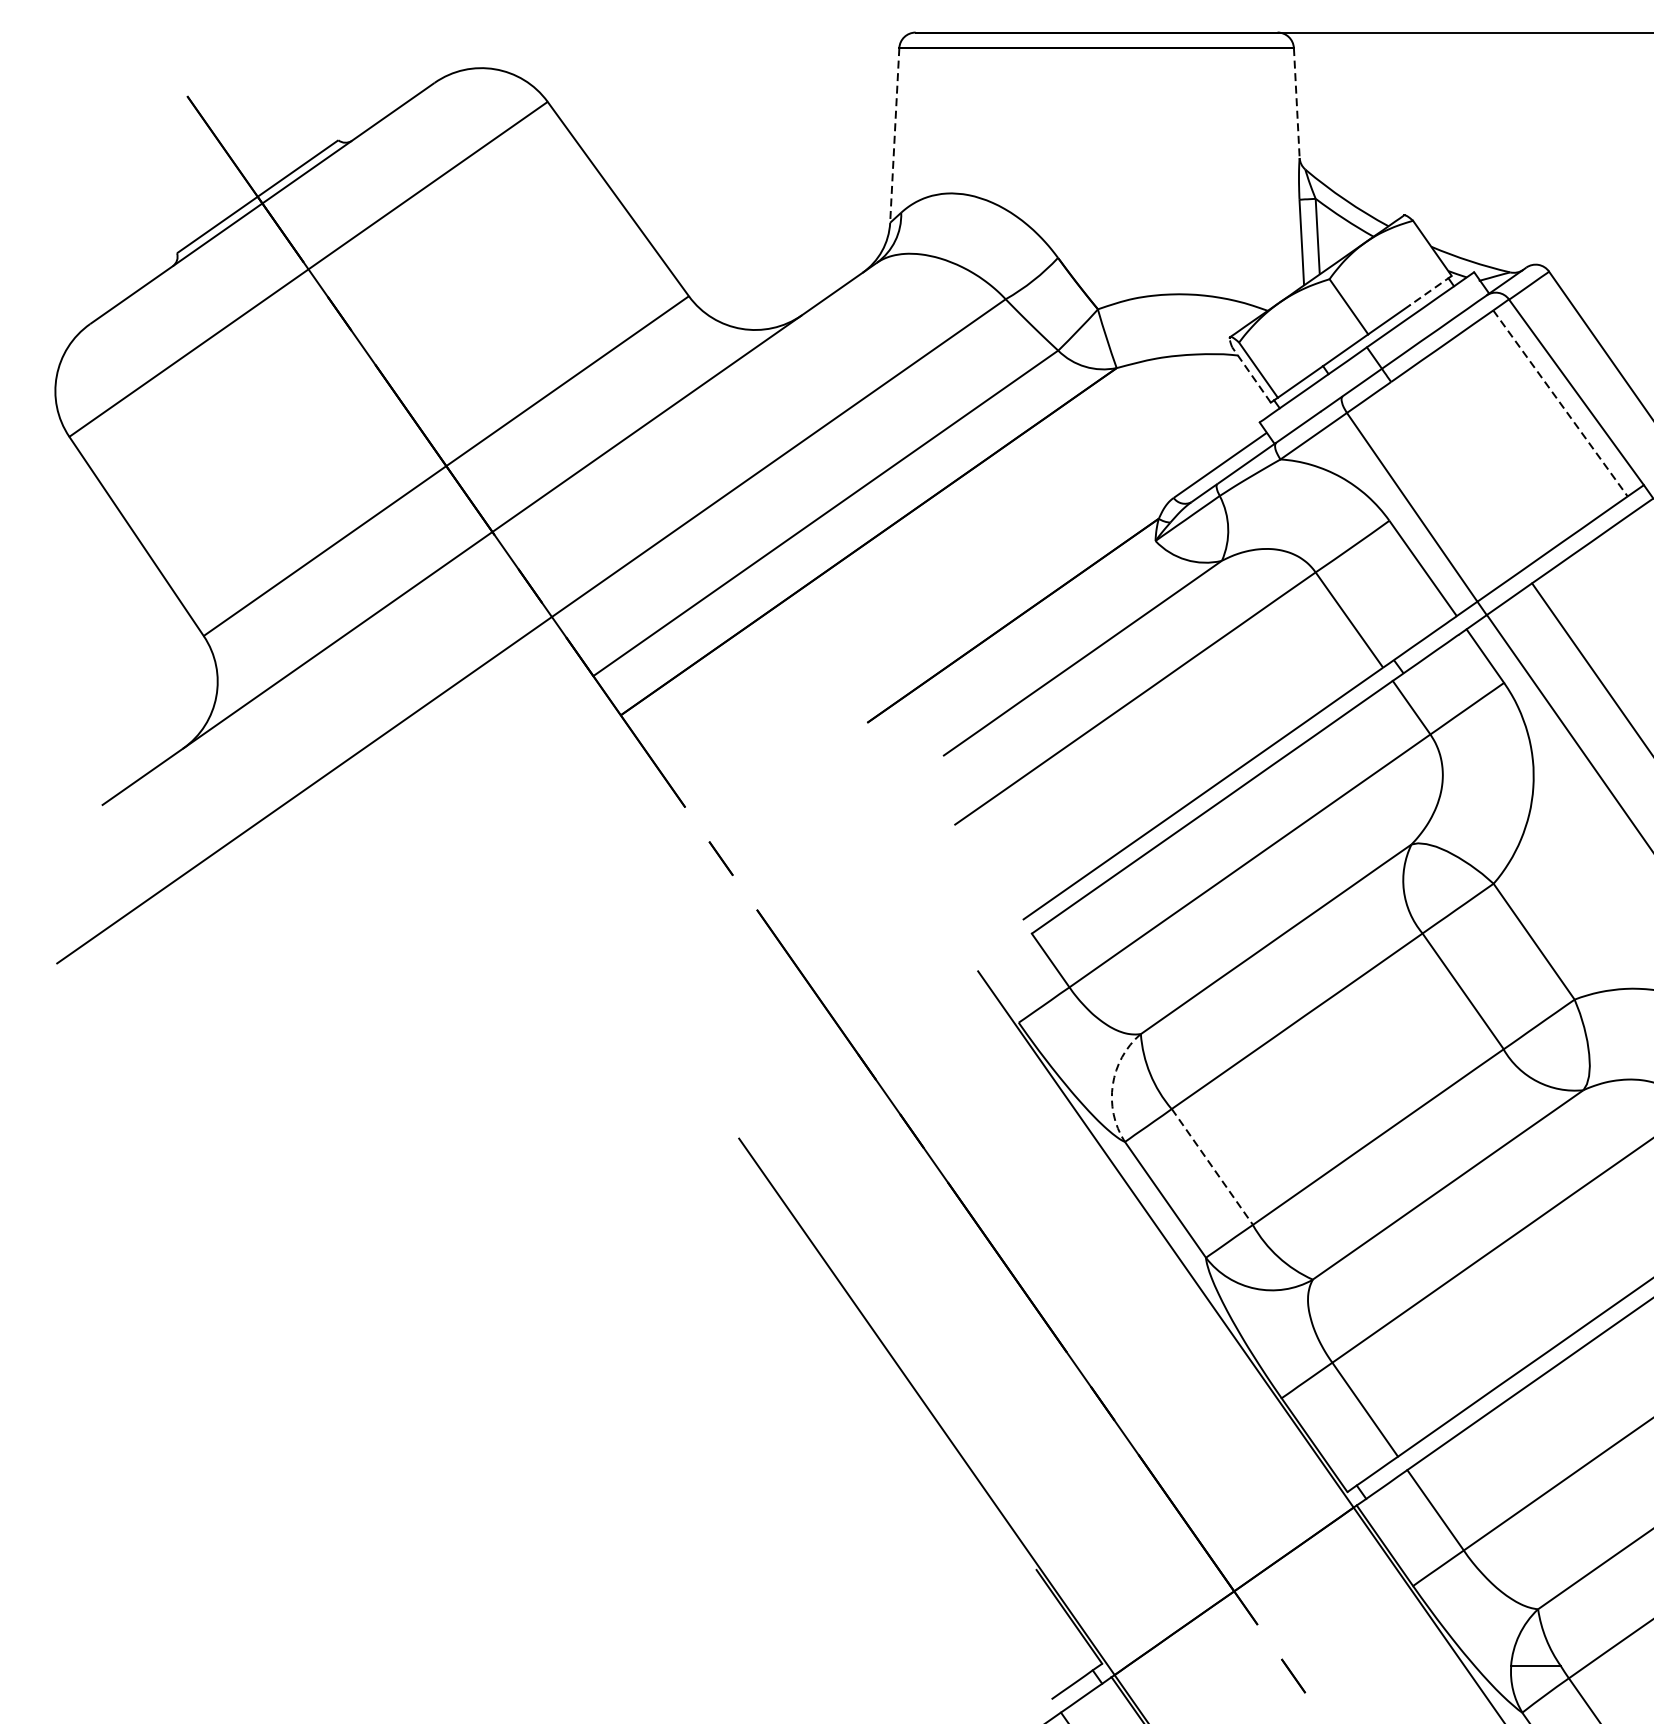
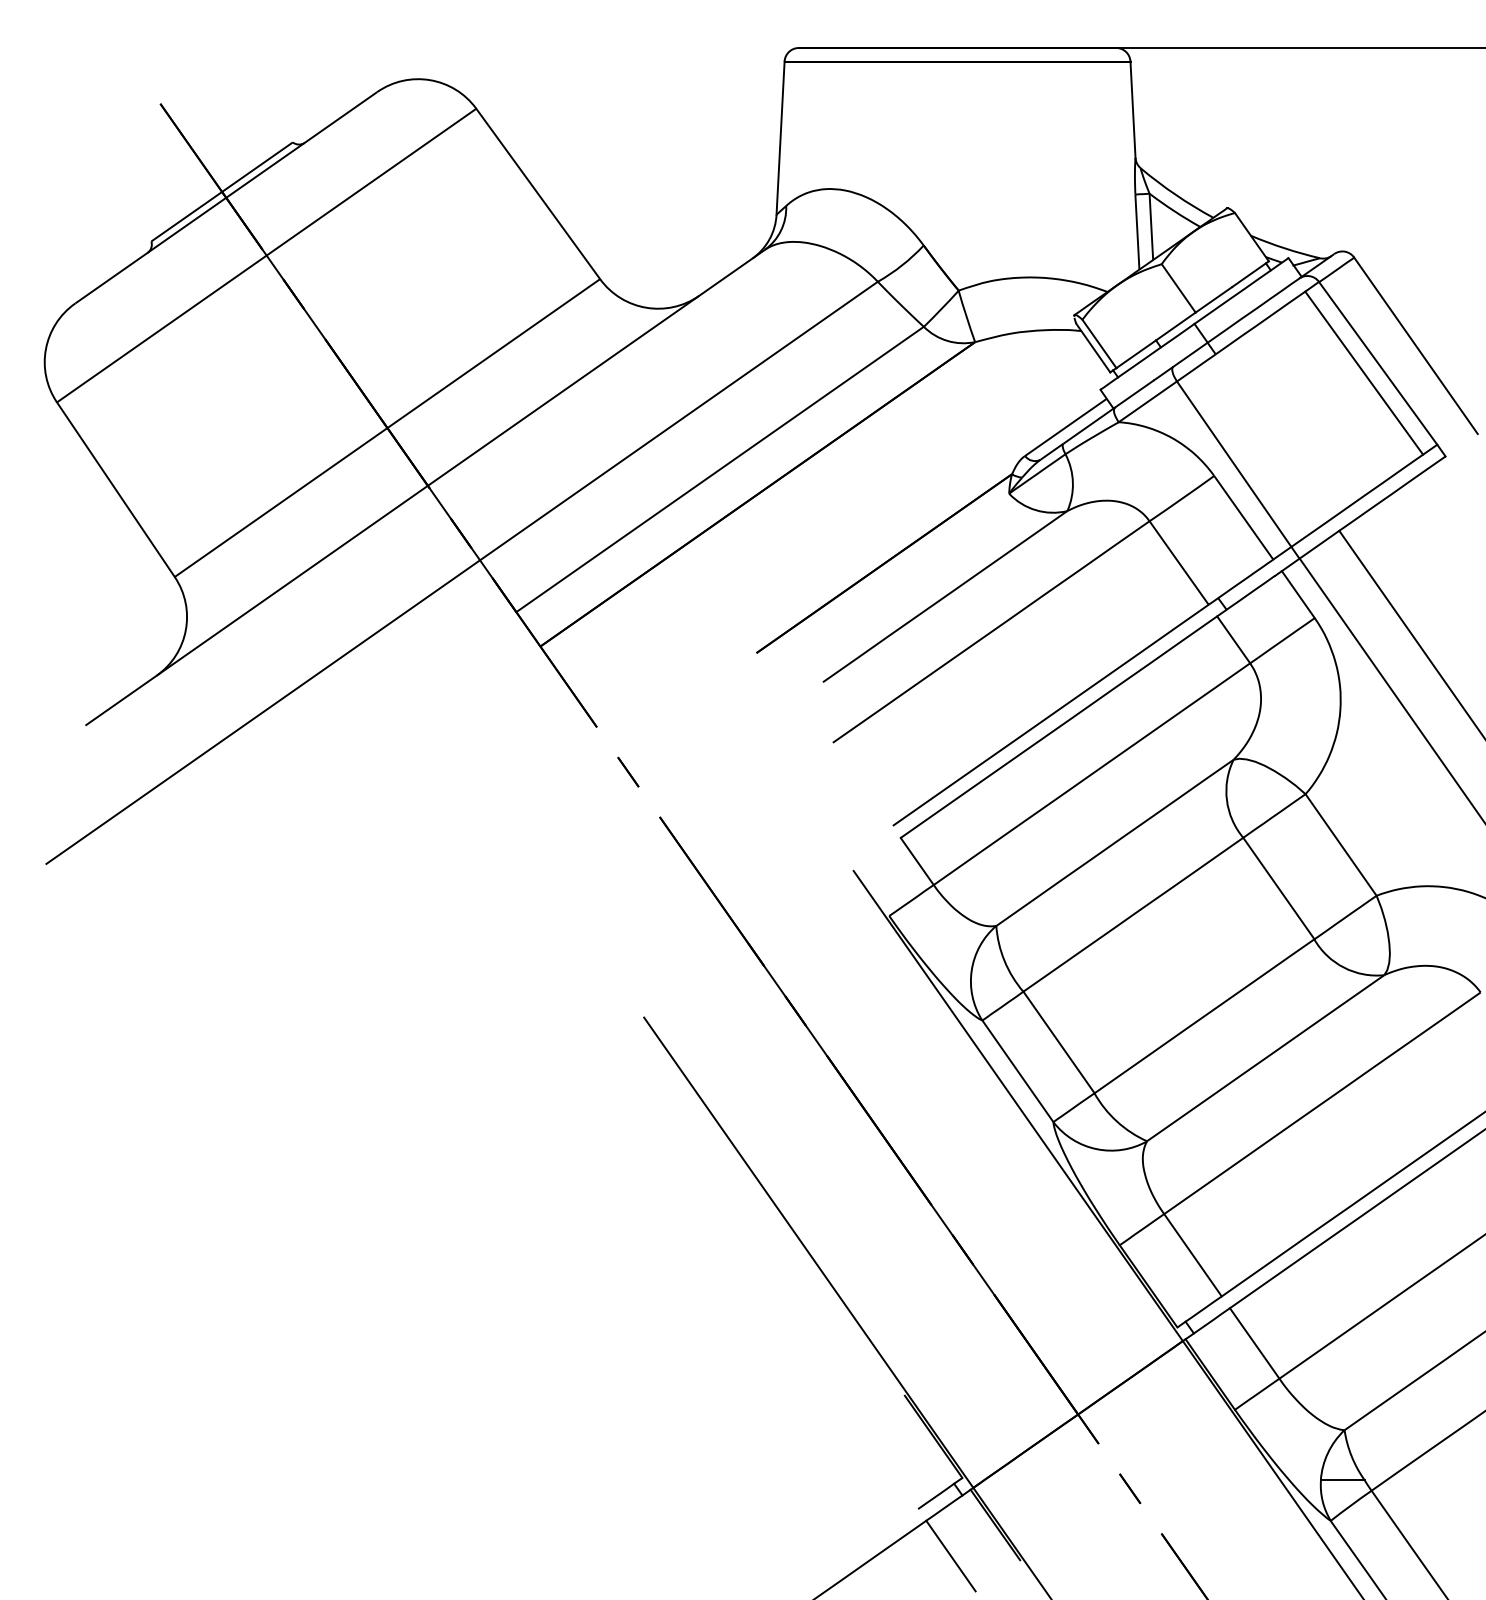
line: (1297, 103) -> (1133, 110), dashed -> solid
line: (894, 135) -> (780, 138), dashed -> solid
line: (1430, 290) -> (1250, 274), dashed -> solid
line: (1251, 375) -> (1093, 348), dashed -> solid
line: (1560, 403) -> (1364, 373), dashed -> solid
arc: (1112, 1084) -> (971, 970), dashed -> solid
line: (1212, 1167) -> (1059, 1042), dashed -> solid

